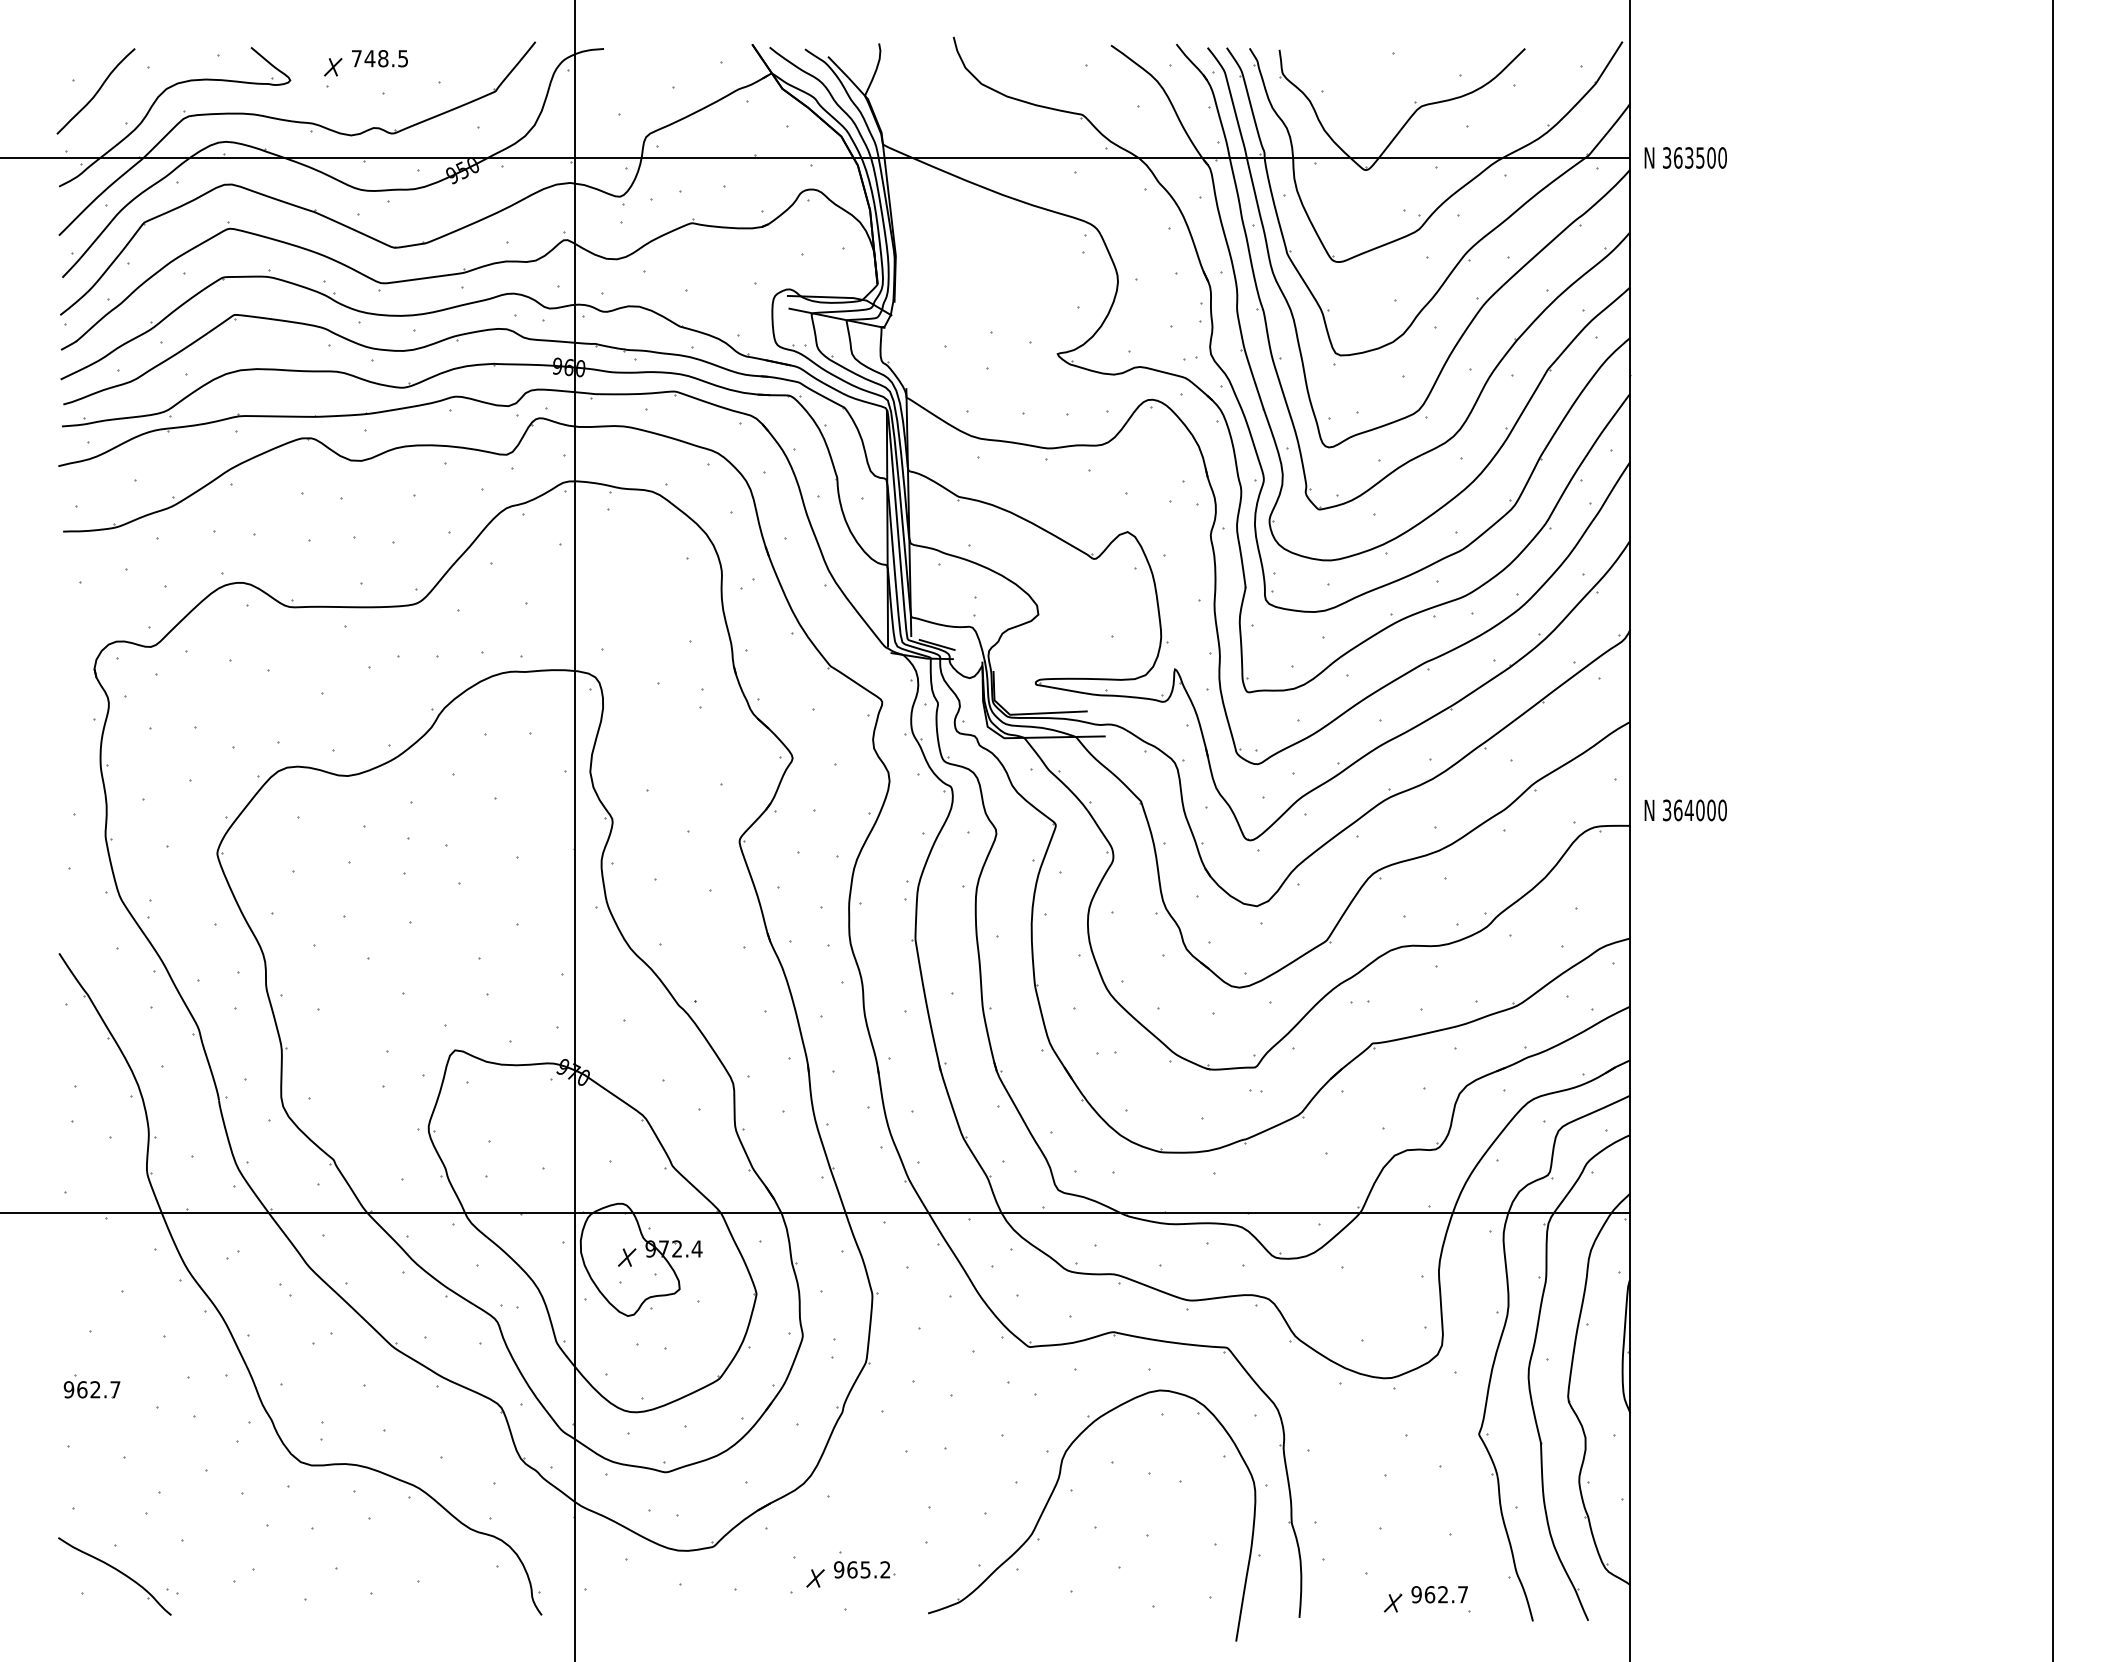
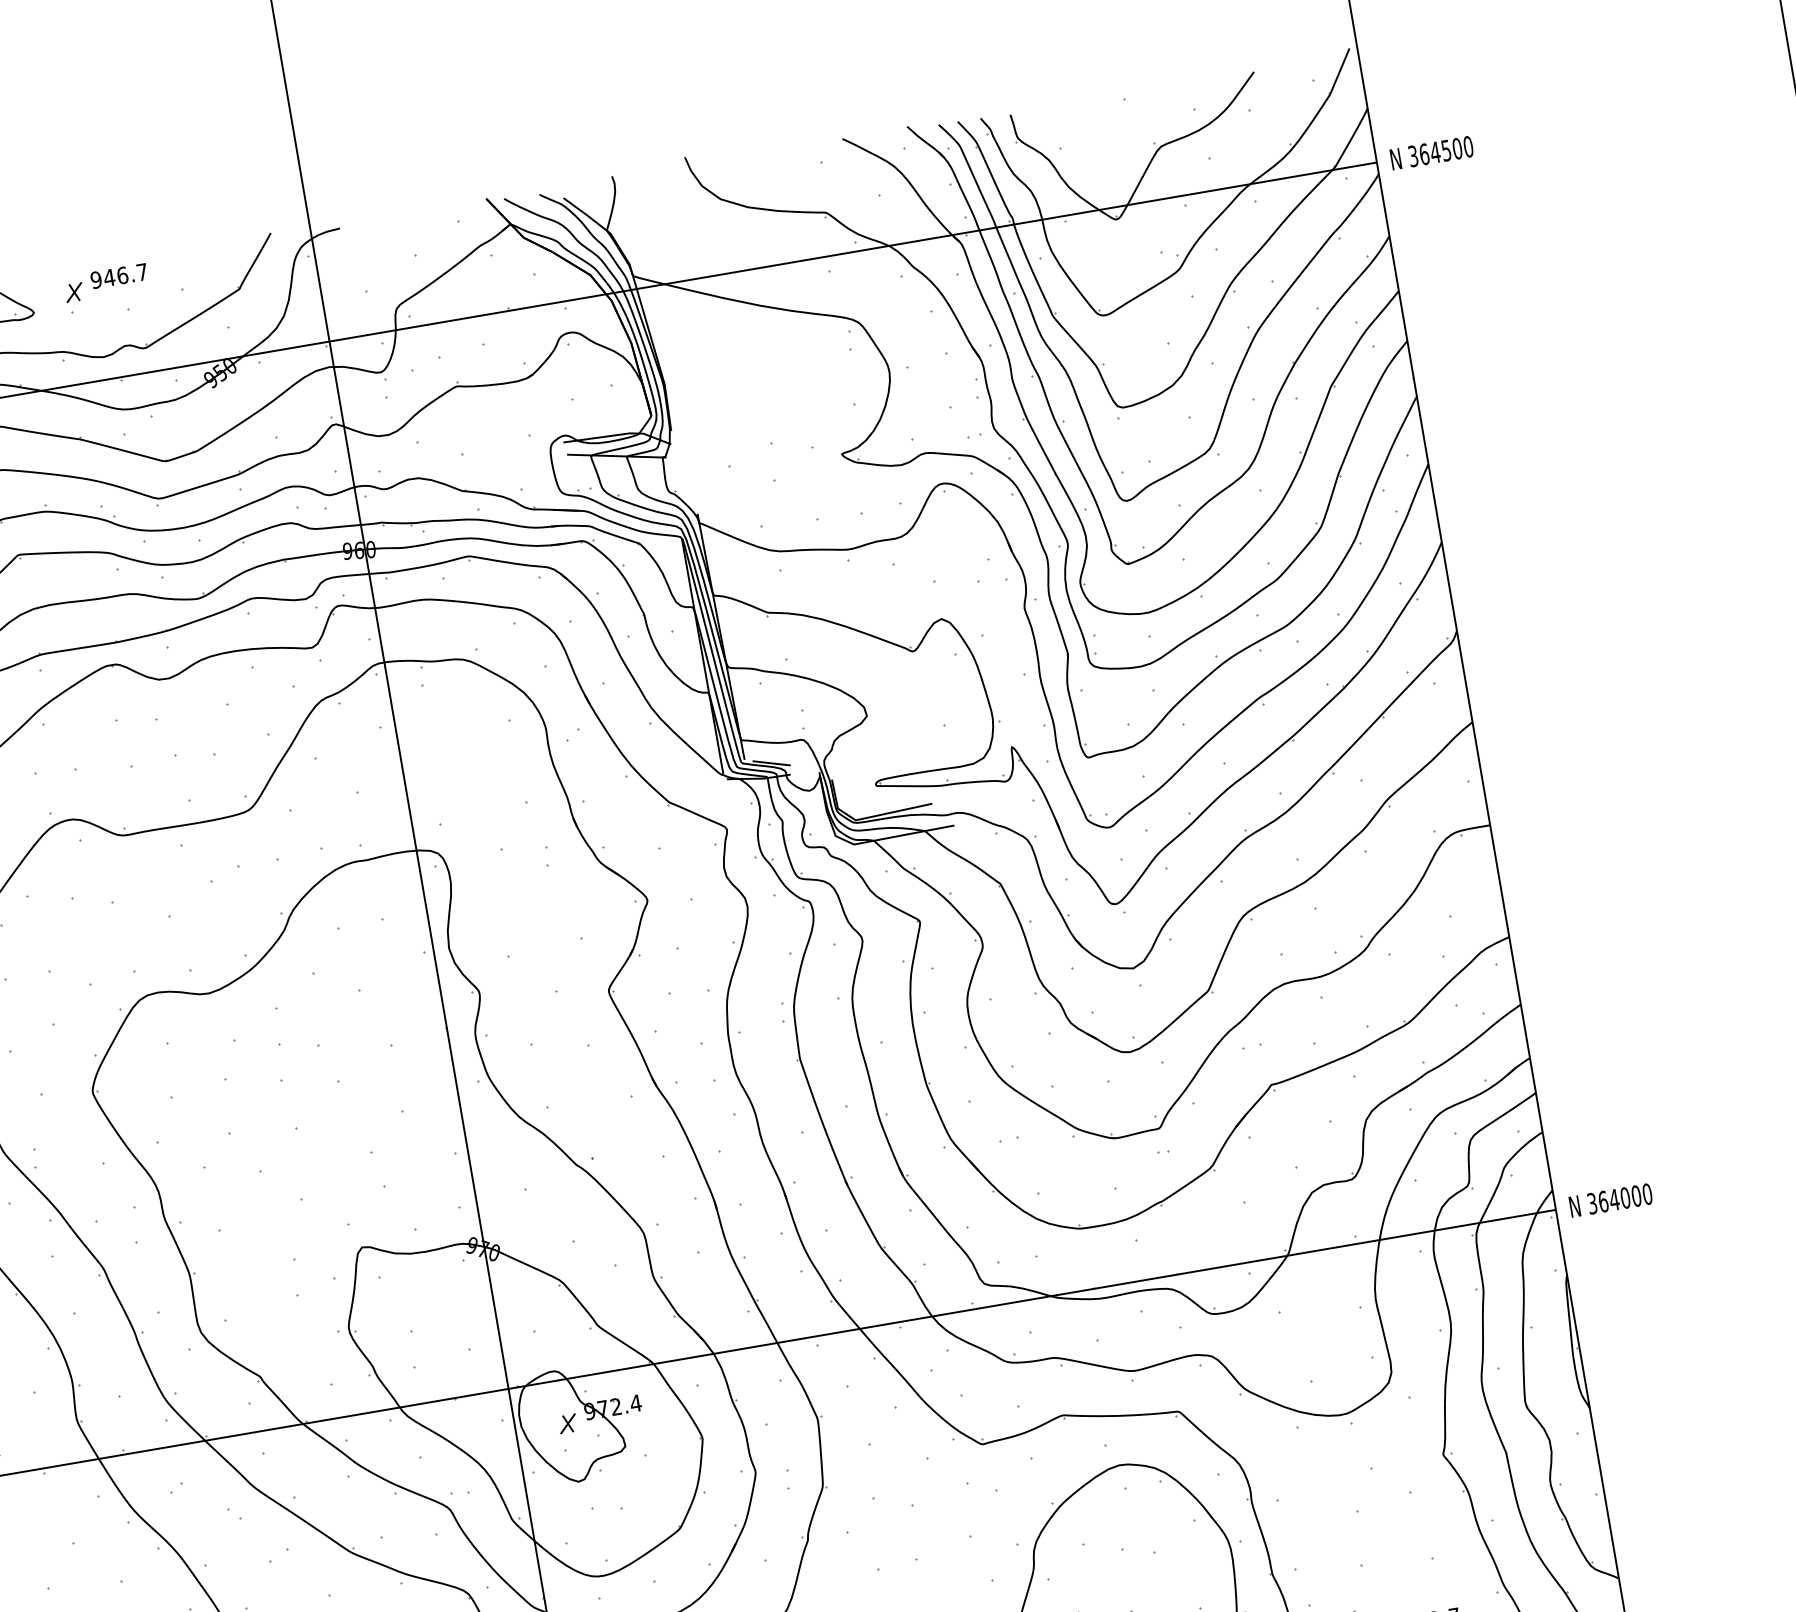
text: (379, 58) -> (118, 276), 748.5 -> 946.7
text: (1688, 157) -> (1434, 152), 363500 -> 364500
text: (1685, 810) -> (1610, 1200), moved

